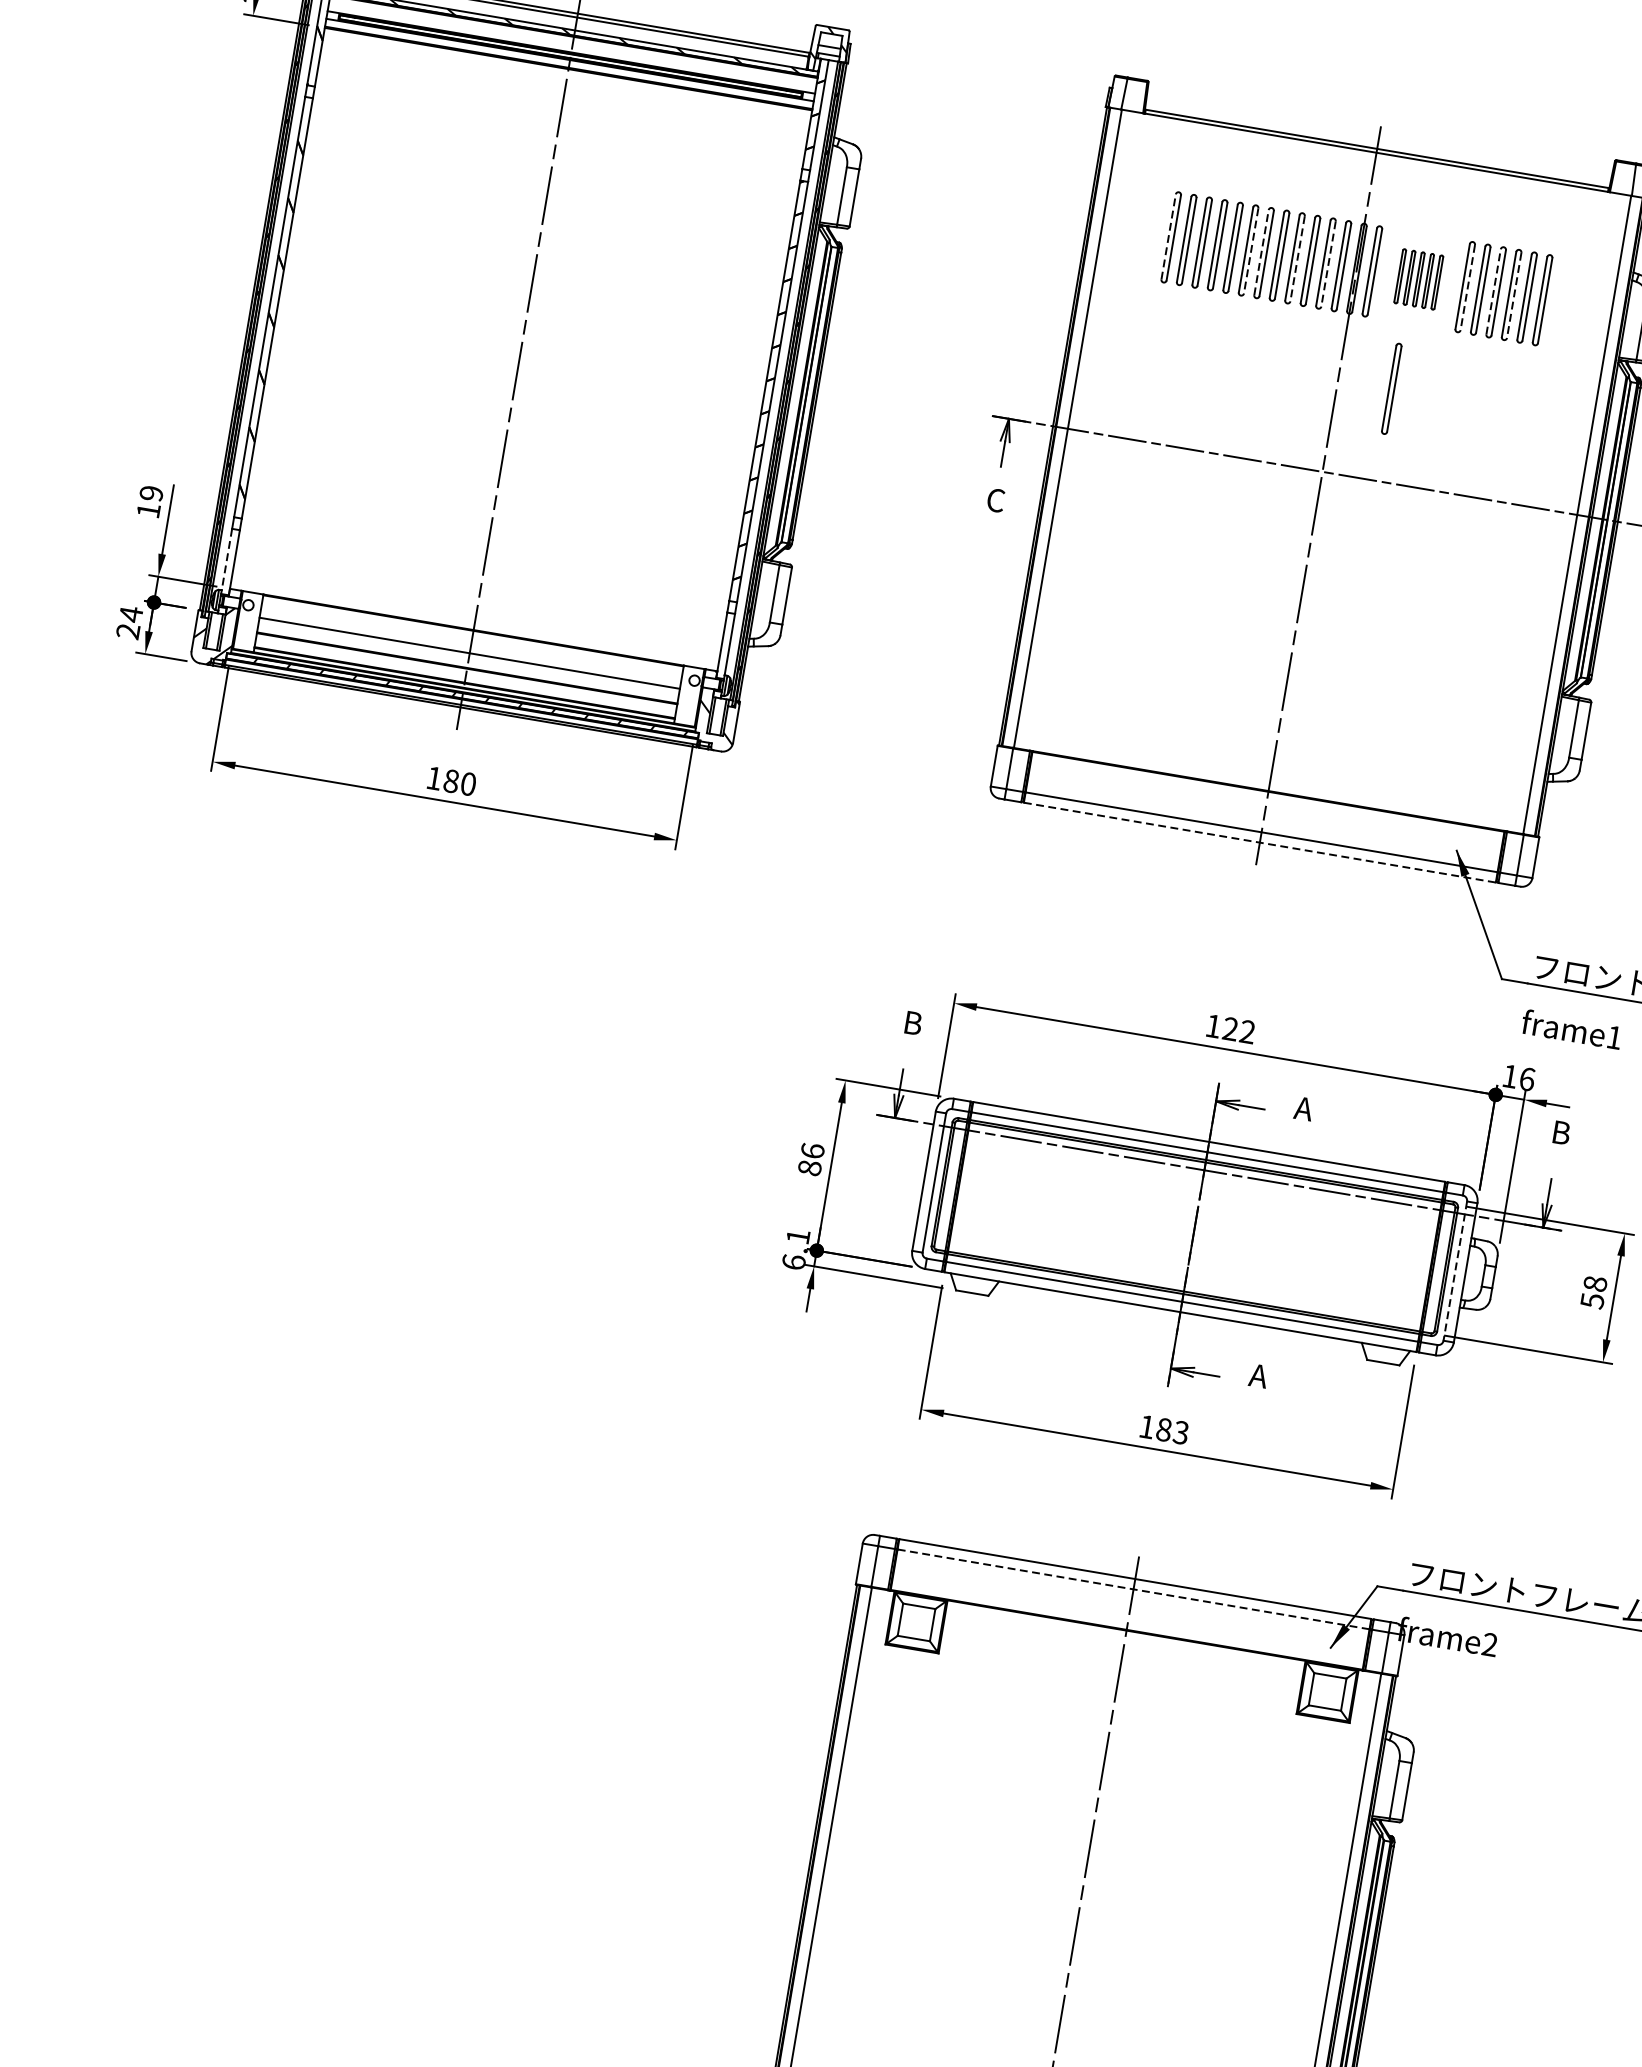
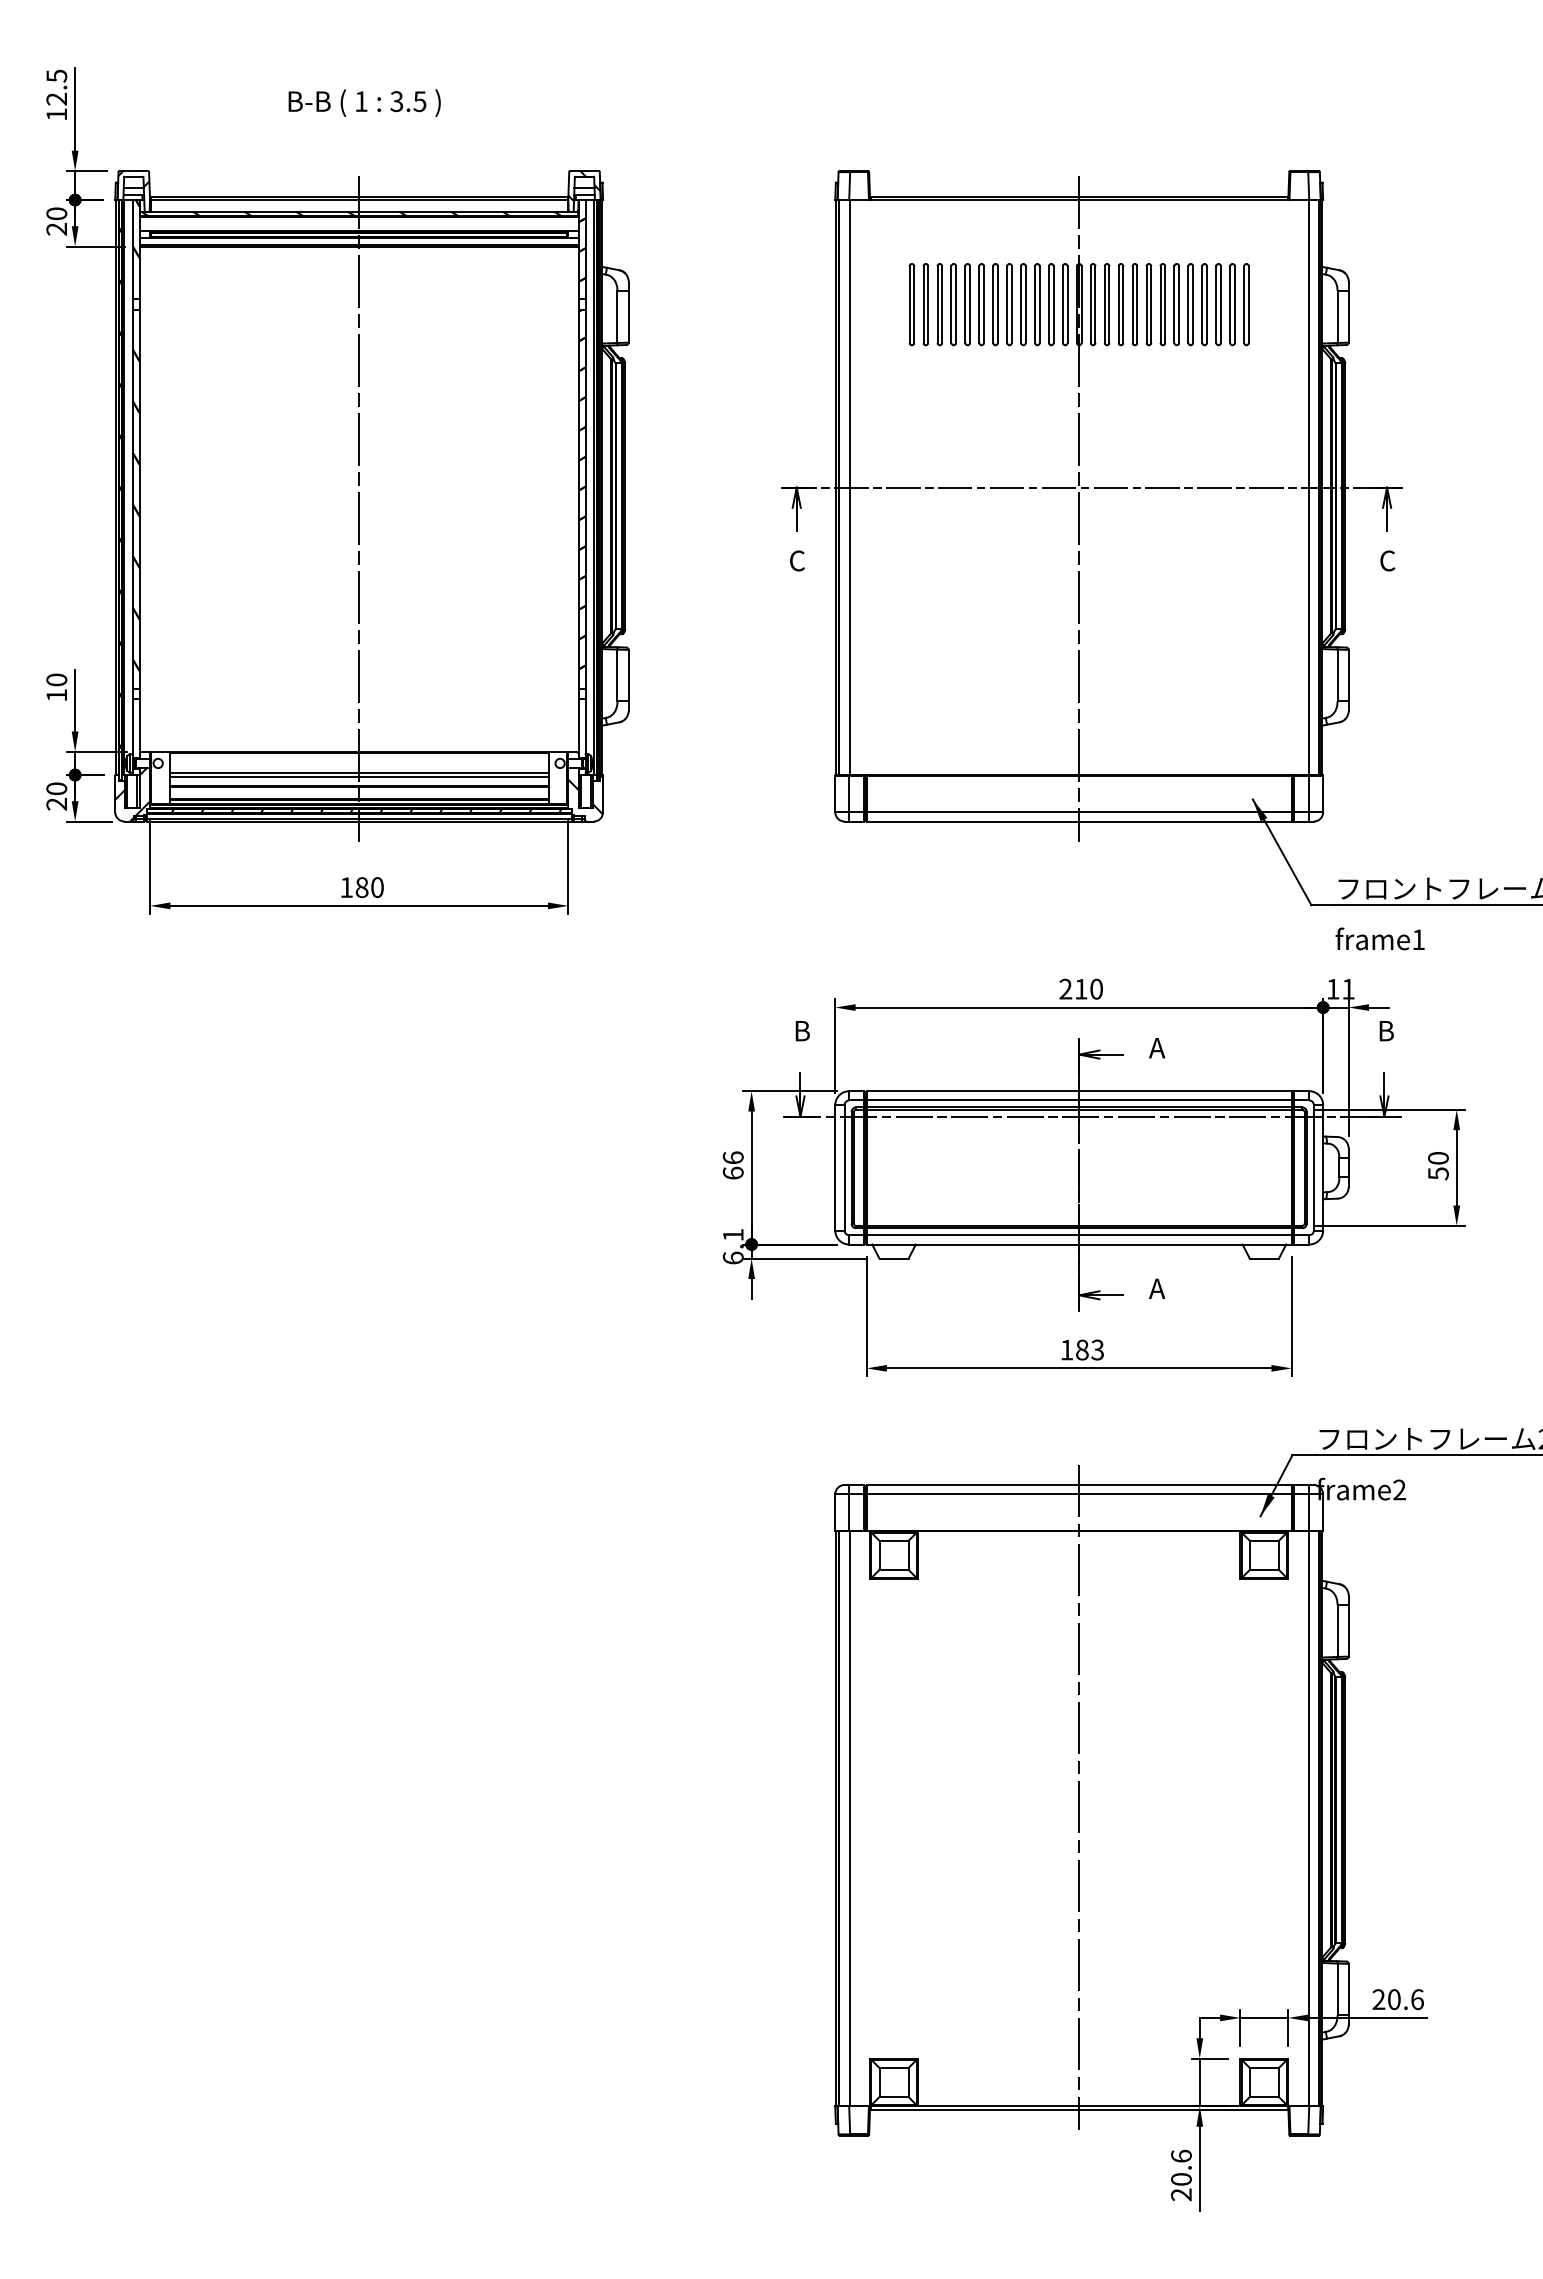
line: (1168, 236) -> (909, 304), dashed -> solid
line: (1250, 251) -> (983, 305), dashed -> solid
line: (1261, 252) -> (993, 304), dashed -> solid
line: (1297, 259) -> (1025, 305), dashed -> solid
line: (1328, 264) -> (1053, 305), dashed -> solid
part: (1418, 279) -> (1134, 304), size x1.67
line: (1468, 288) -> (1179, 305), dashed -> solid
line: (1493, 291) -> (1202, 304), dashed -> solid
line: (1513, 296) -> (1220, 305), dashed -> solid
part: (1391, 388) -> (1127, 404), removed
text: (151, 492) -> (56, 679), 19 -> 10
line: (226, 559) -> (132, 726), dashed -> solid
text: (130, 613) -> (56, 788), 24 -> 20
line: (468, 658) -> (358, 777), added
line: (1260, 842) -> (1079, 821), dashed -> solid
text: (1229, 1028) -> (1080, 988), 122 -> 210
text: (1527, 1078) -> (1348, 988), 16 -> 11
text: (809, 1167) -> (732, 1172), 86 -> 66
line: (1454, 1270) -> (1313, 1167), dashed -> solid
text: (1595, 1282) -> (1438, 1157), 58 -> 50
line: (1133, 1589) -> (1079, 1494), dashed -> solid

